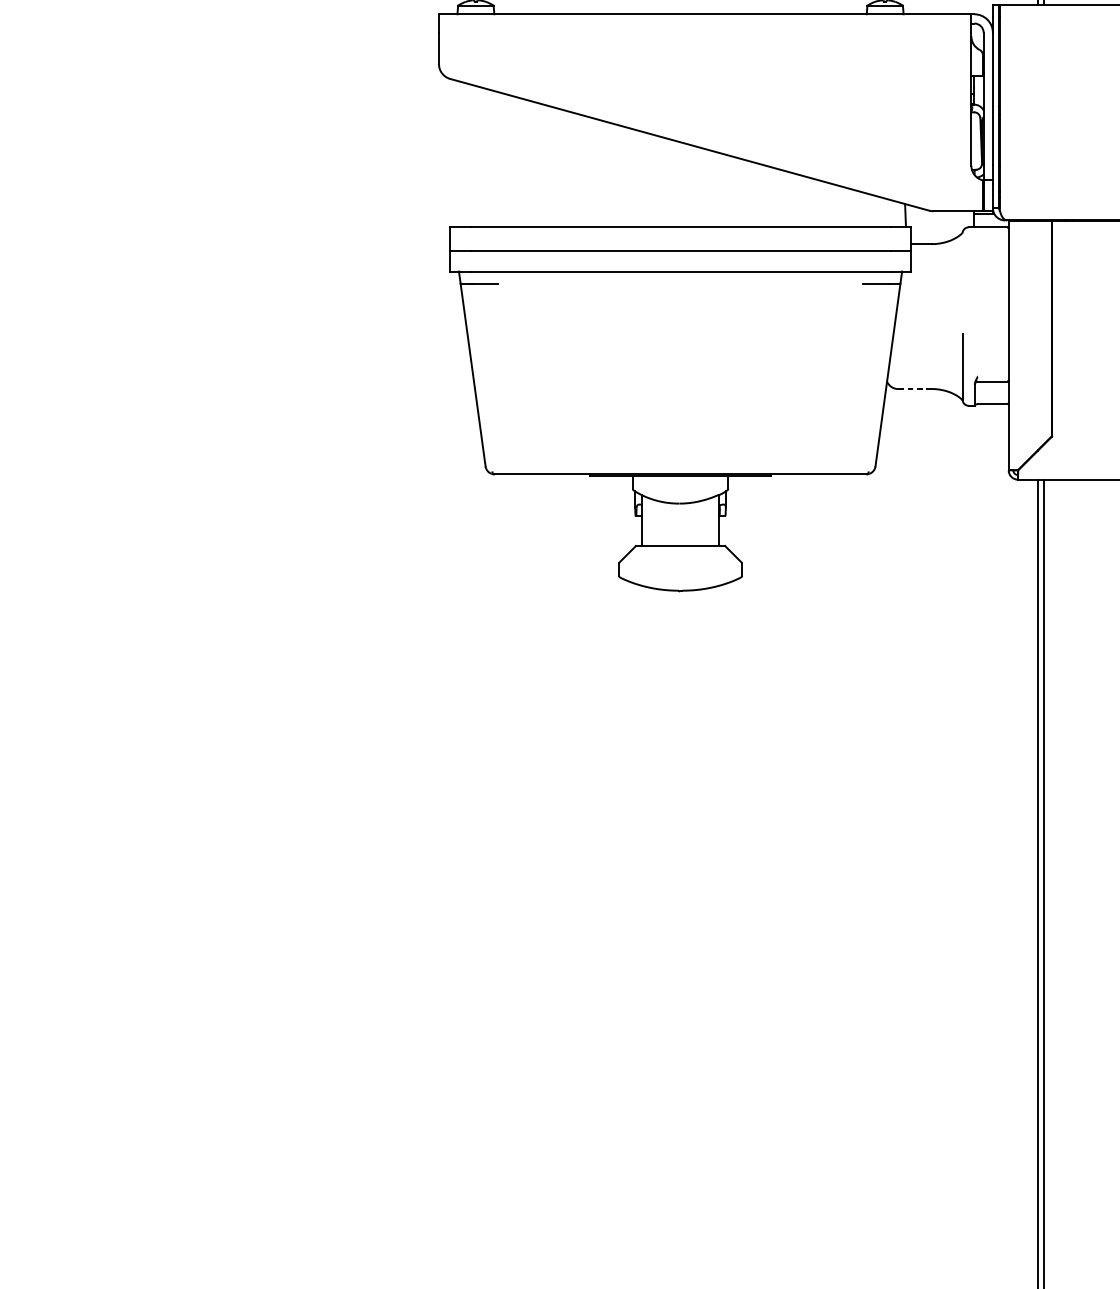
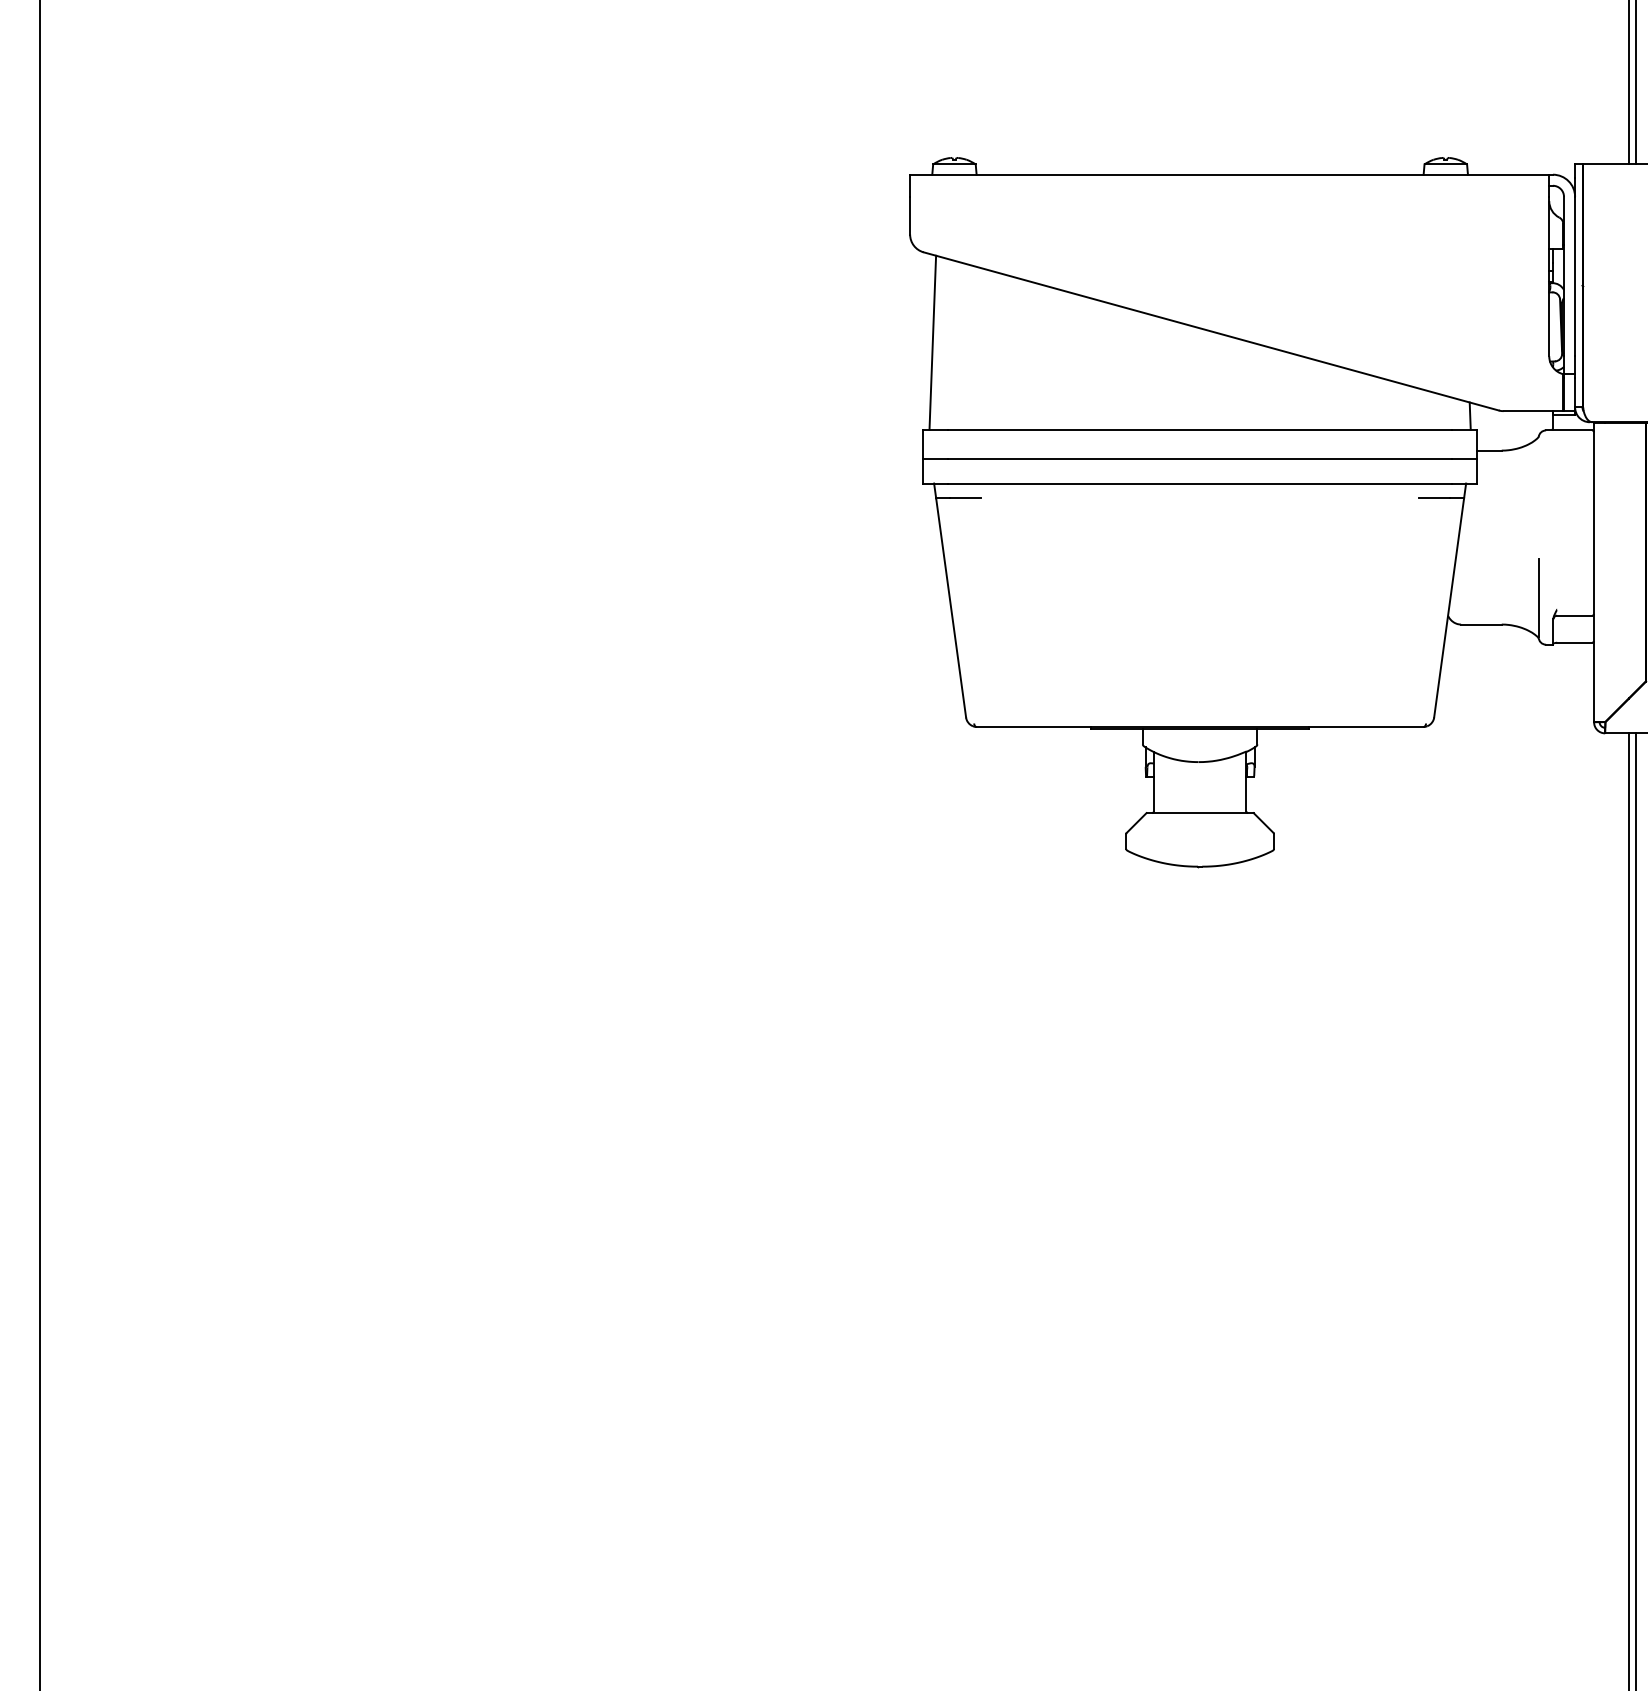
line: (457, 154) -> (932, 342), added
line: (914, 388) -> (1480, 624), dashed -> solid

